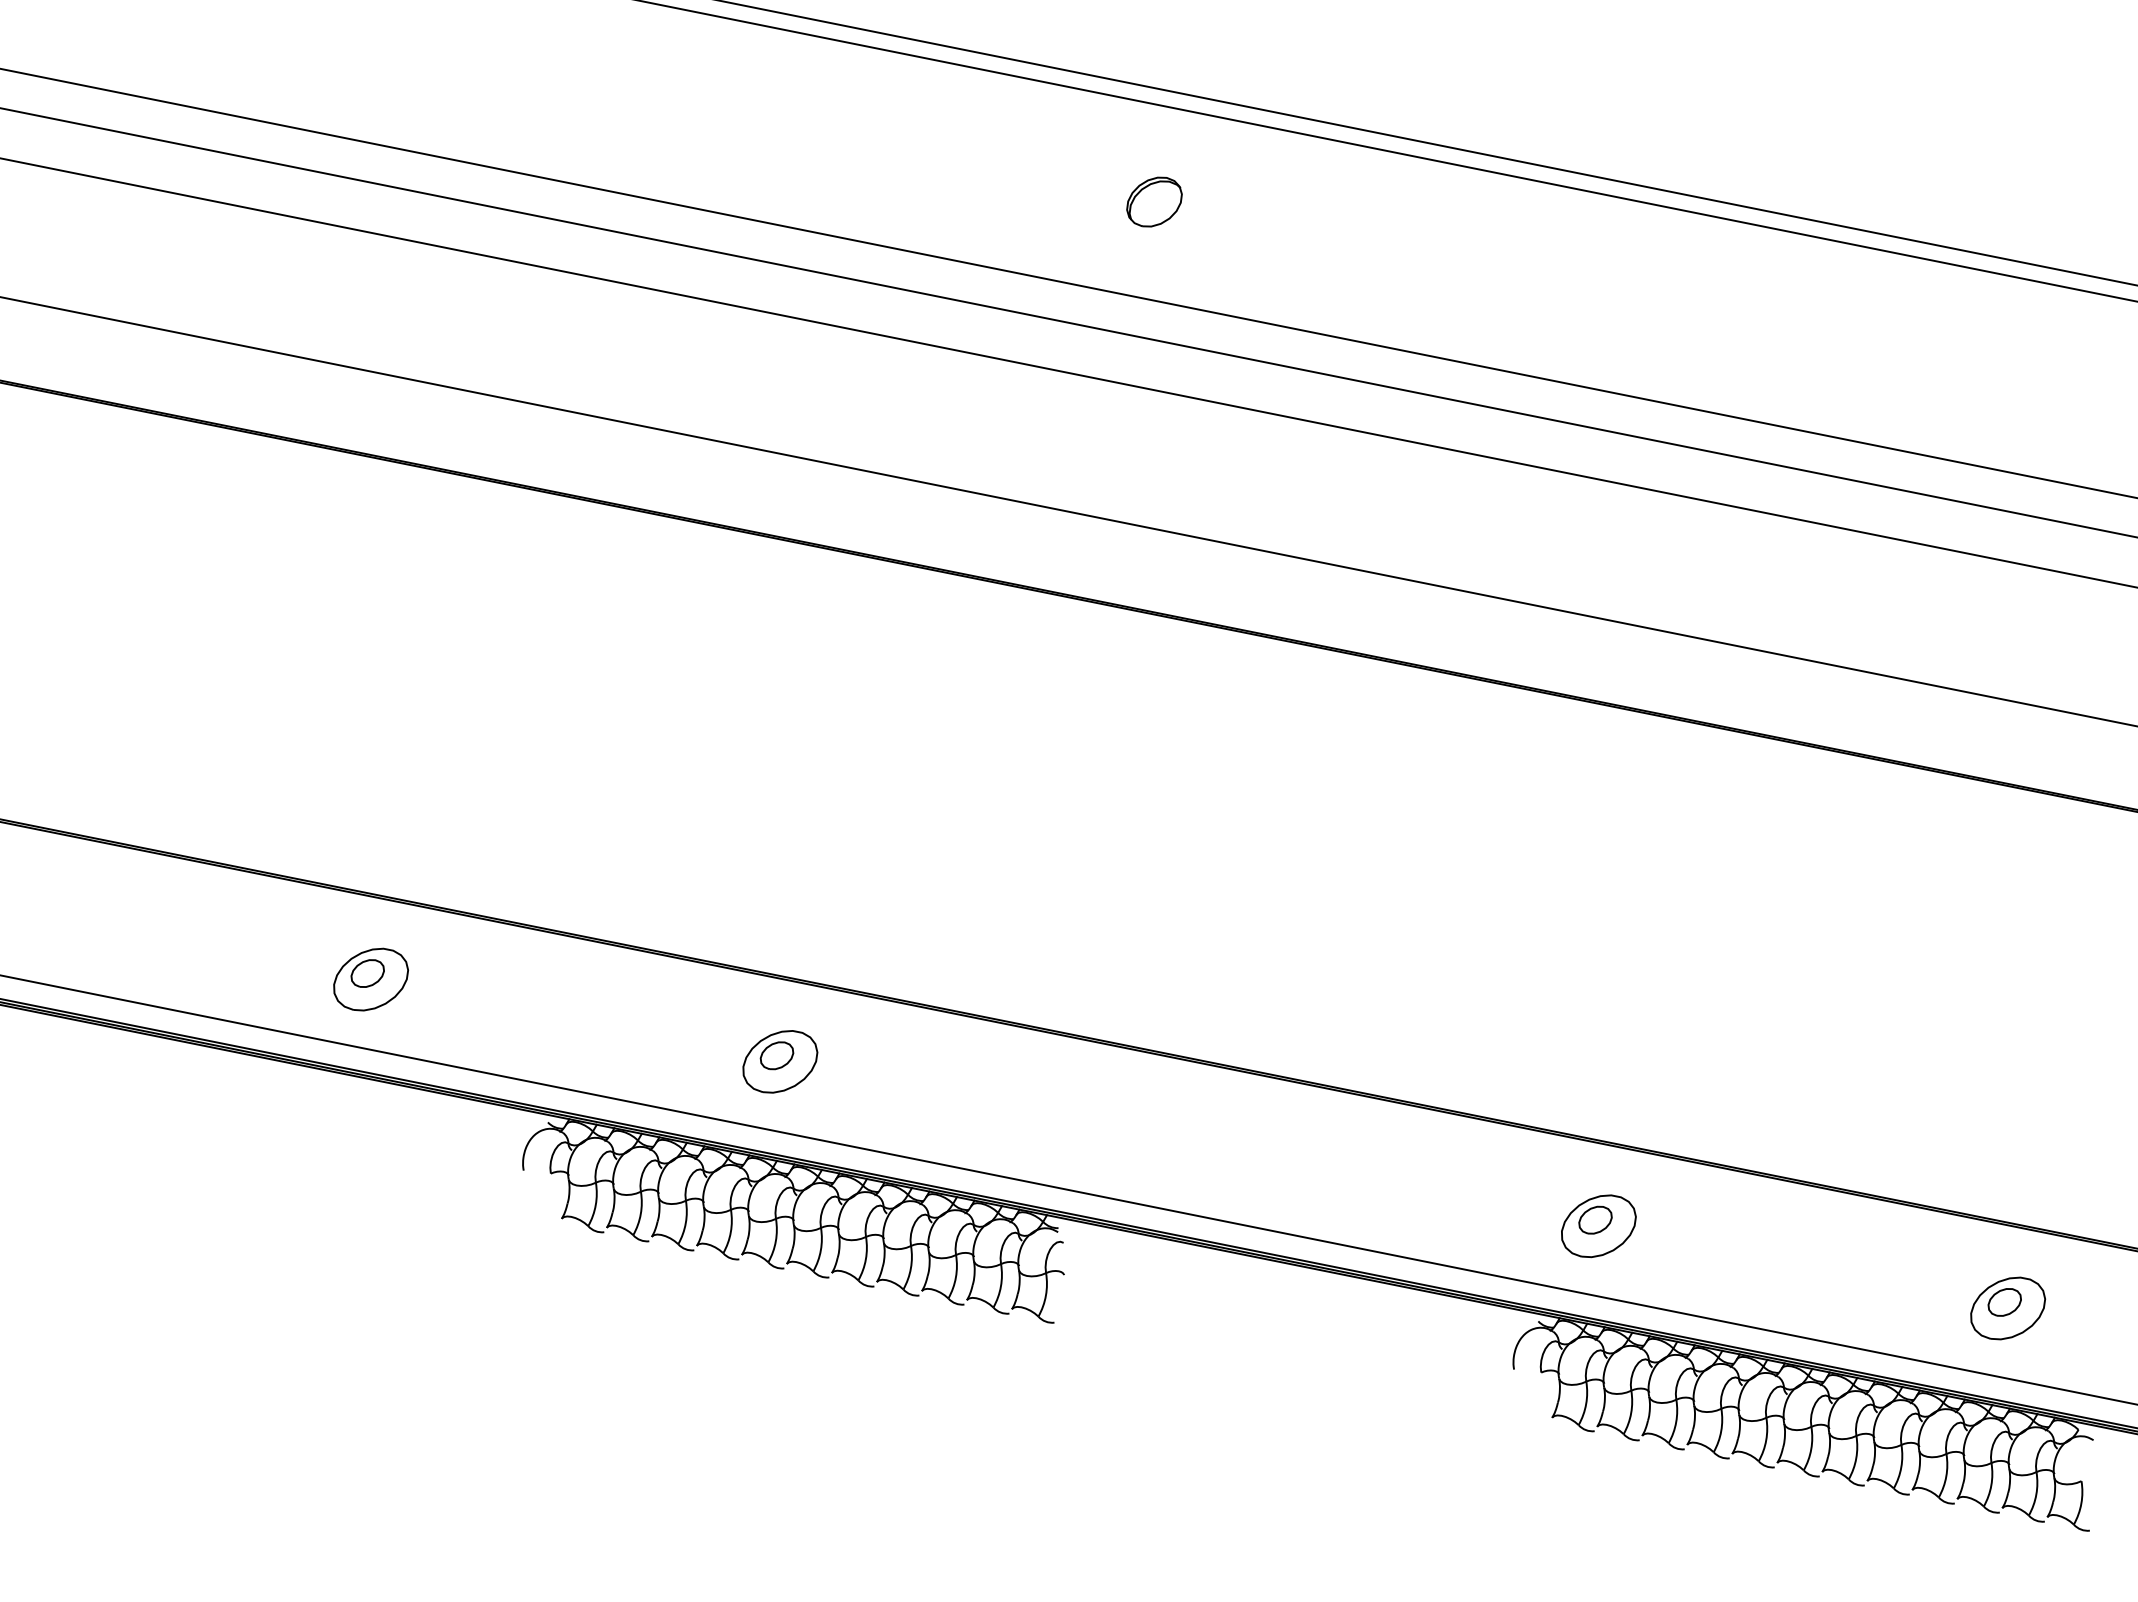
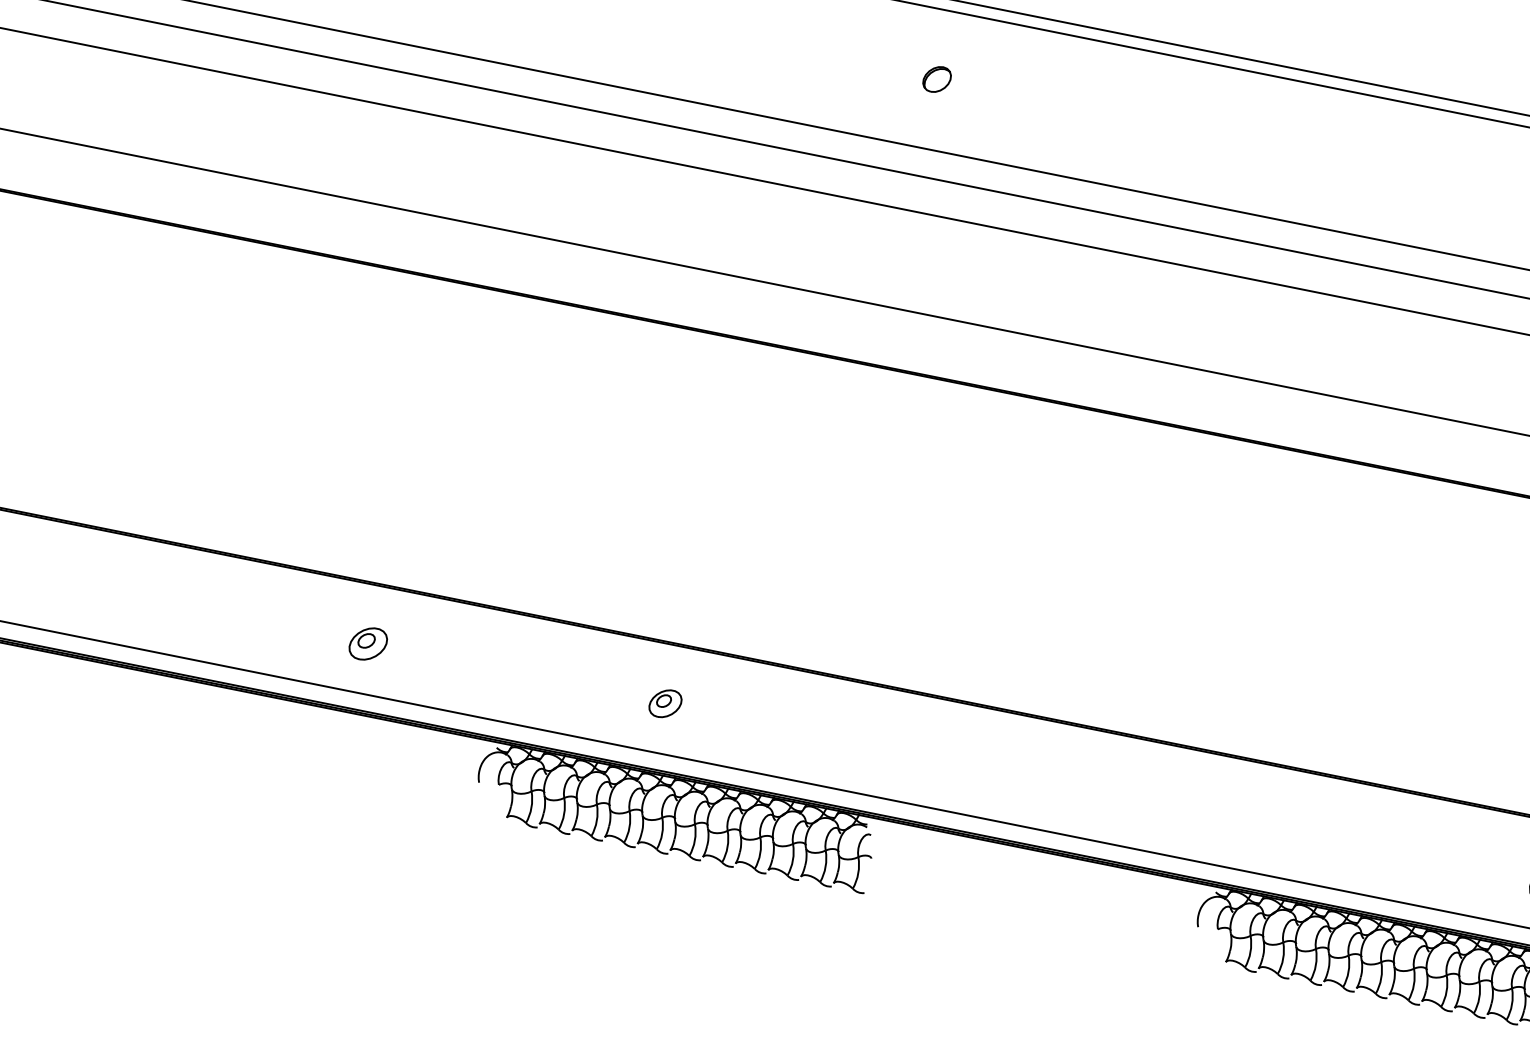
part: (1154, 201) -> (937, 79), size x0.7
part: (370, 979) -> (367, 643), size x0.7
part: (780, 1061) -> (665, 703), size x0.6
part: (1598, 1226) -> (1259, 823), removed

